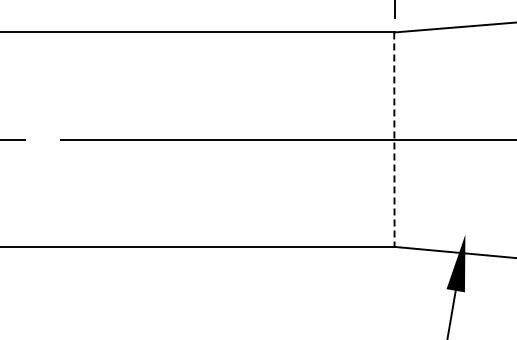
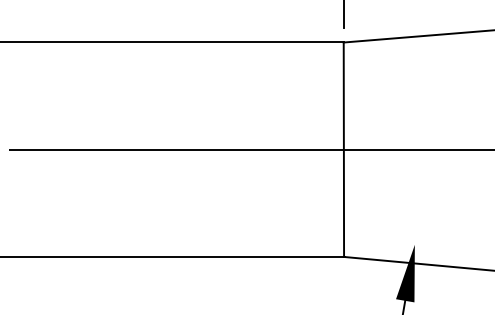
line: (394, 140) -> (343, 150), dashed -> solid

